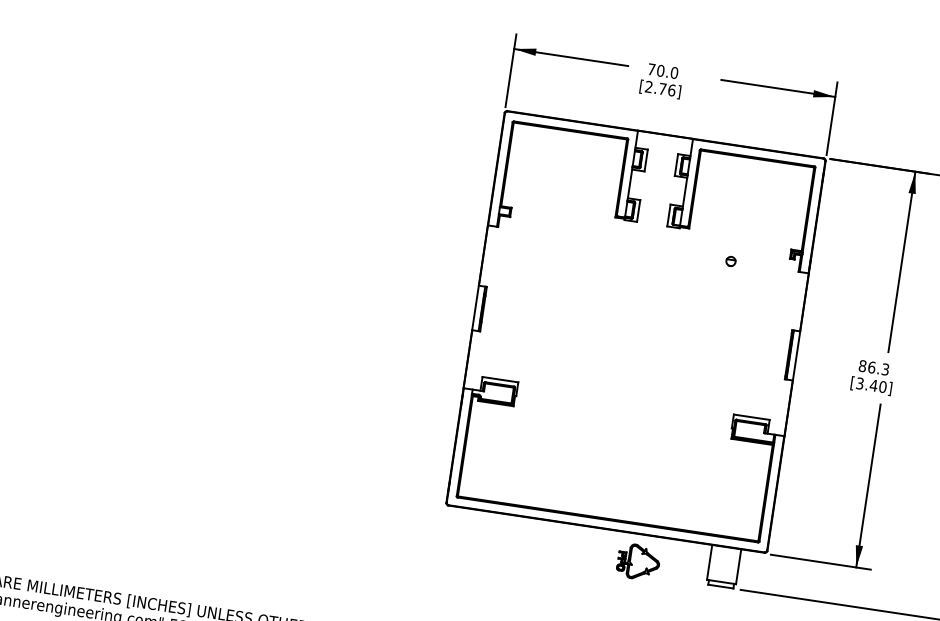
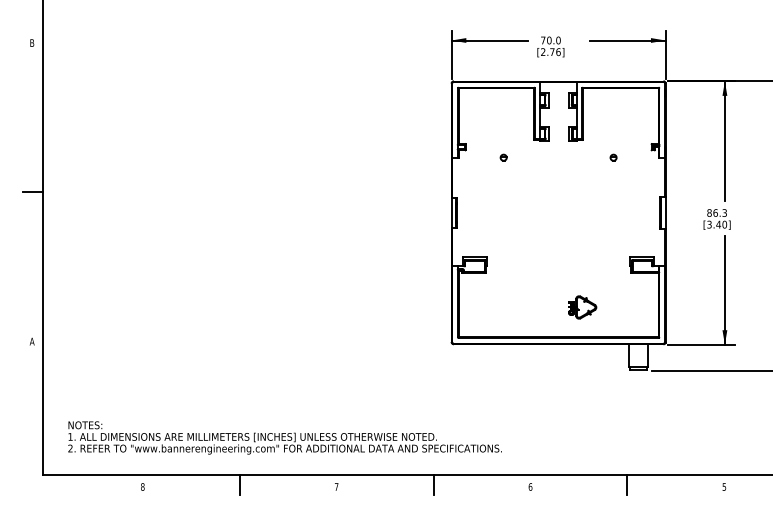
part: (565, 236) -> (503, 157), added
part: (638, 562) -> (582, 307), moved

